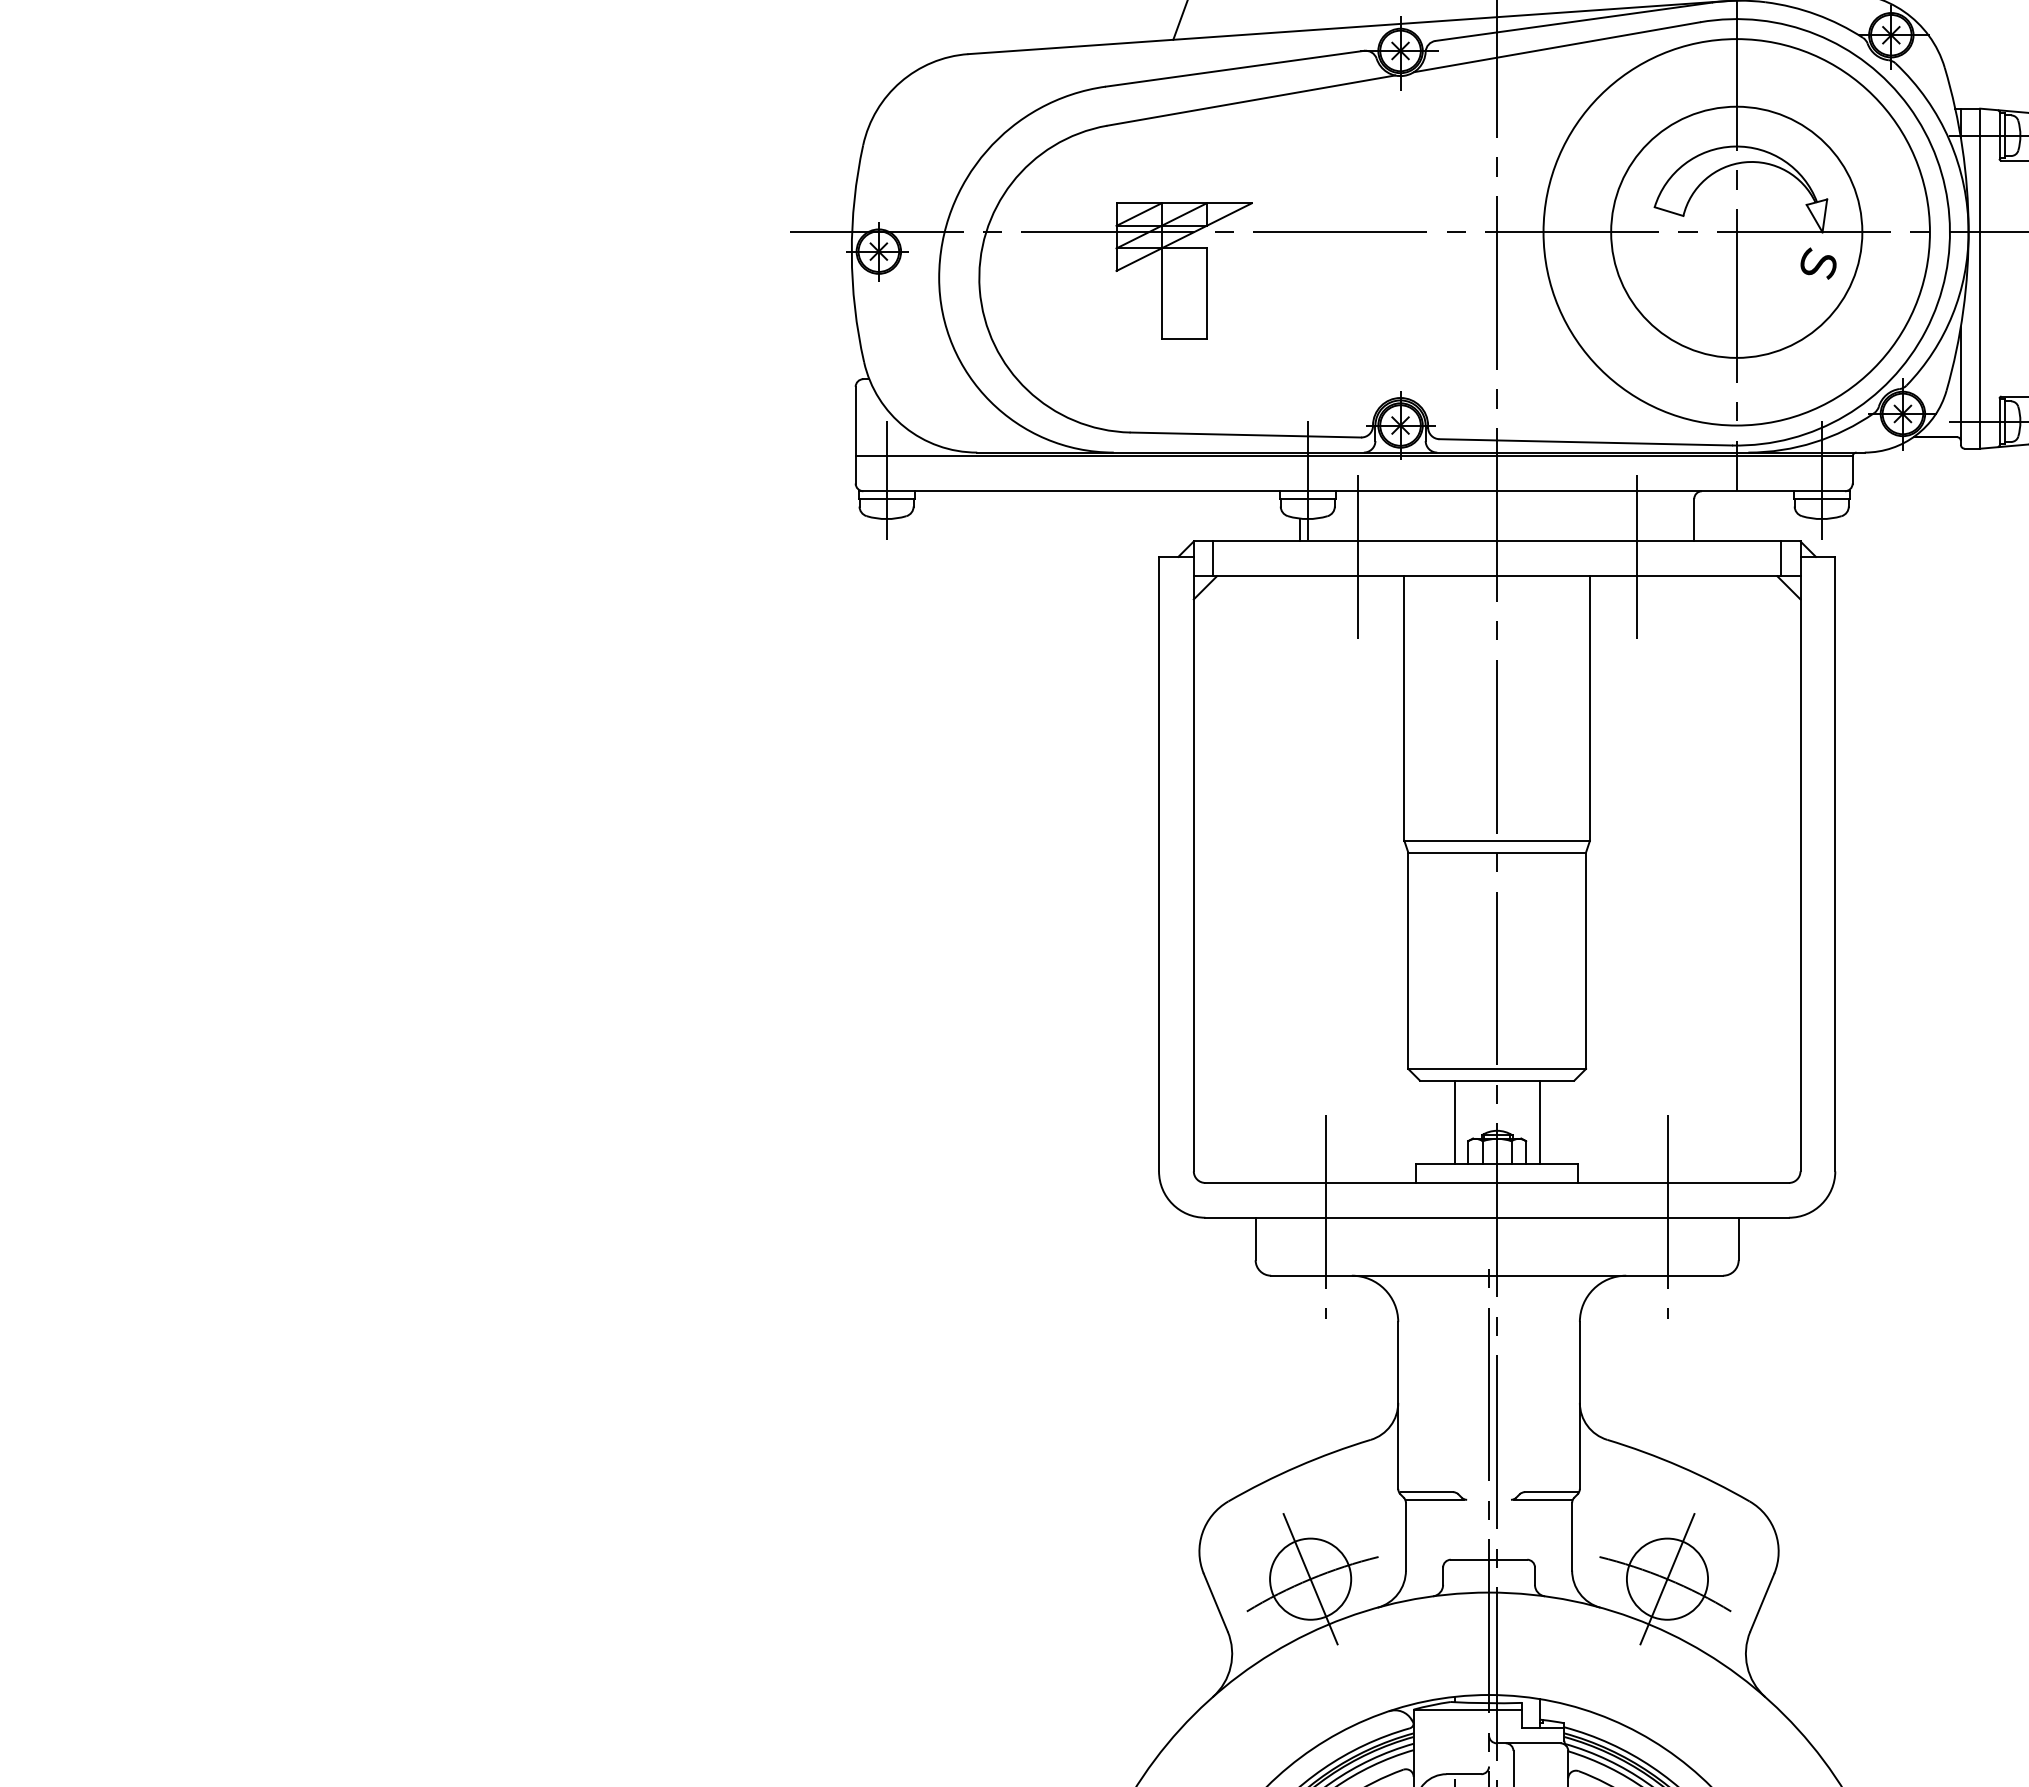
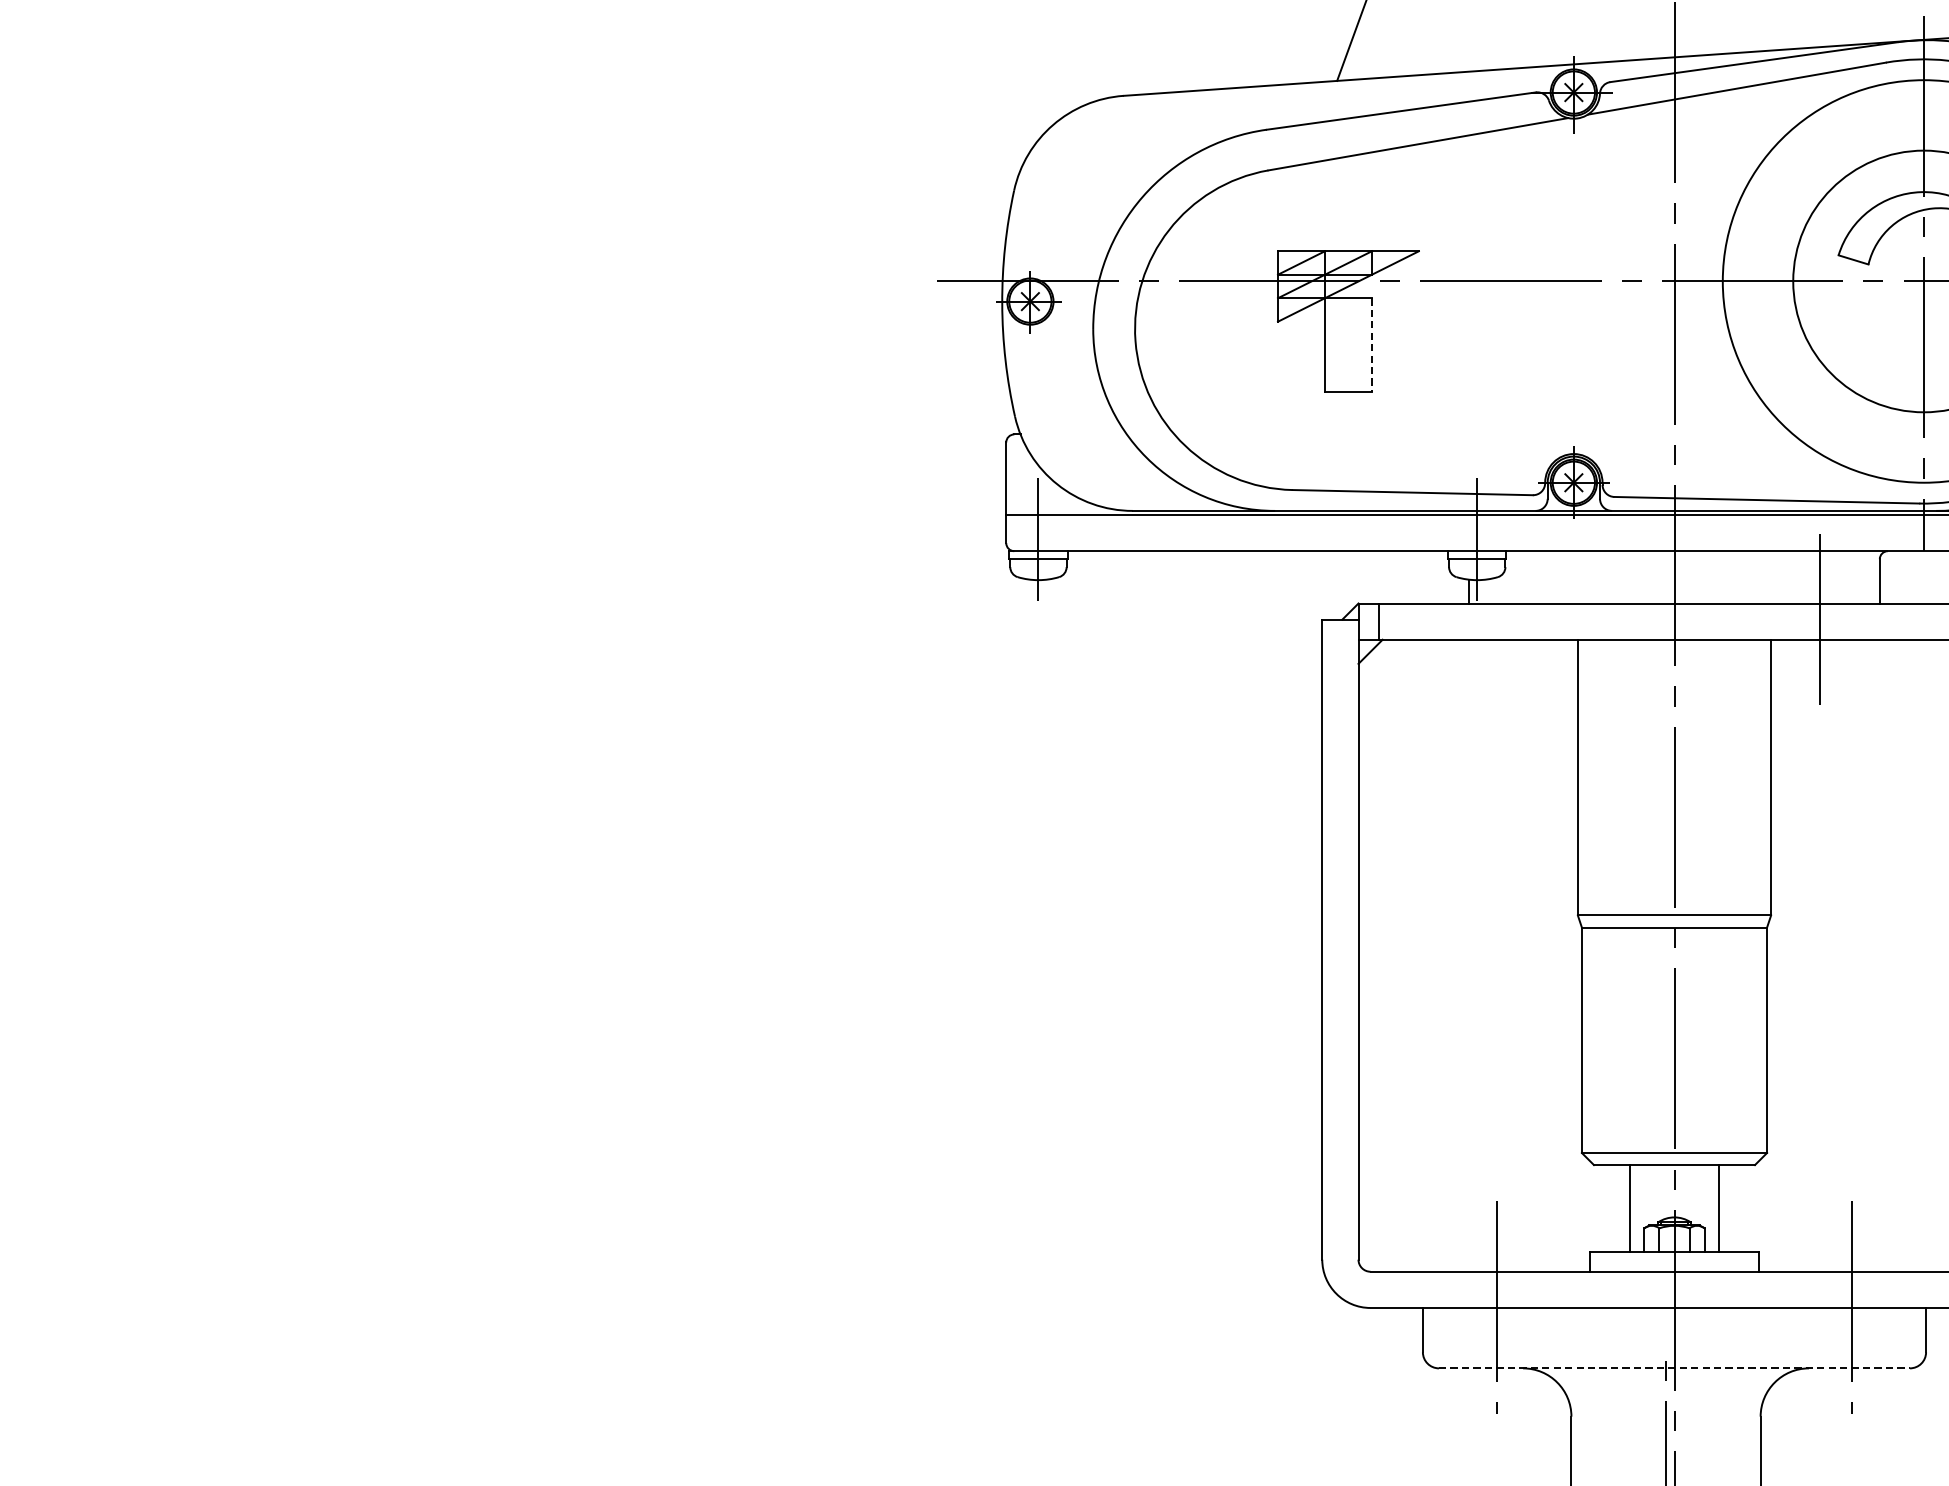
line: (1206, 294) -> (1371, 346), solid -> dashed
line: (1357, 556) -> (1529, 619), removed
line: (1497, 1275) -> (1674, 1368), solid -> dashed

